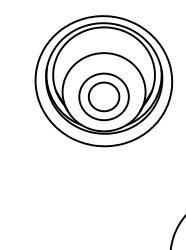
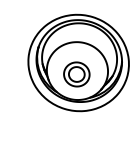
part: (103, 96) -> (76, 74), size x0.7

